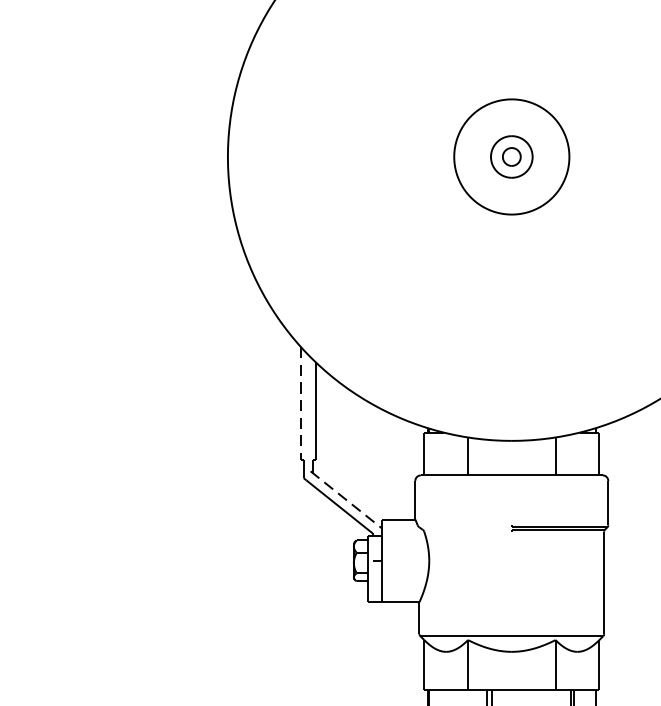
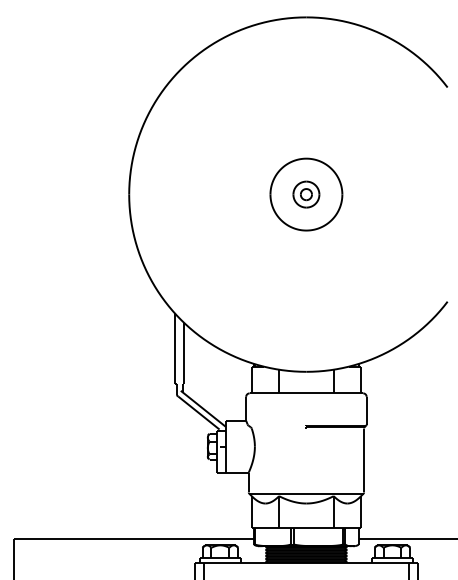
line: (300, 403) -> (174, 348), dashed -> solid
line: (346, 499) -> (203, 408), dashed -> solid

